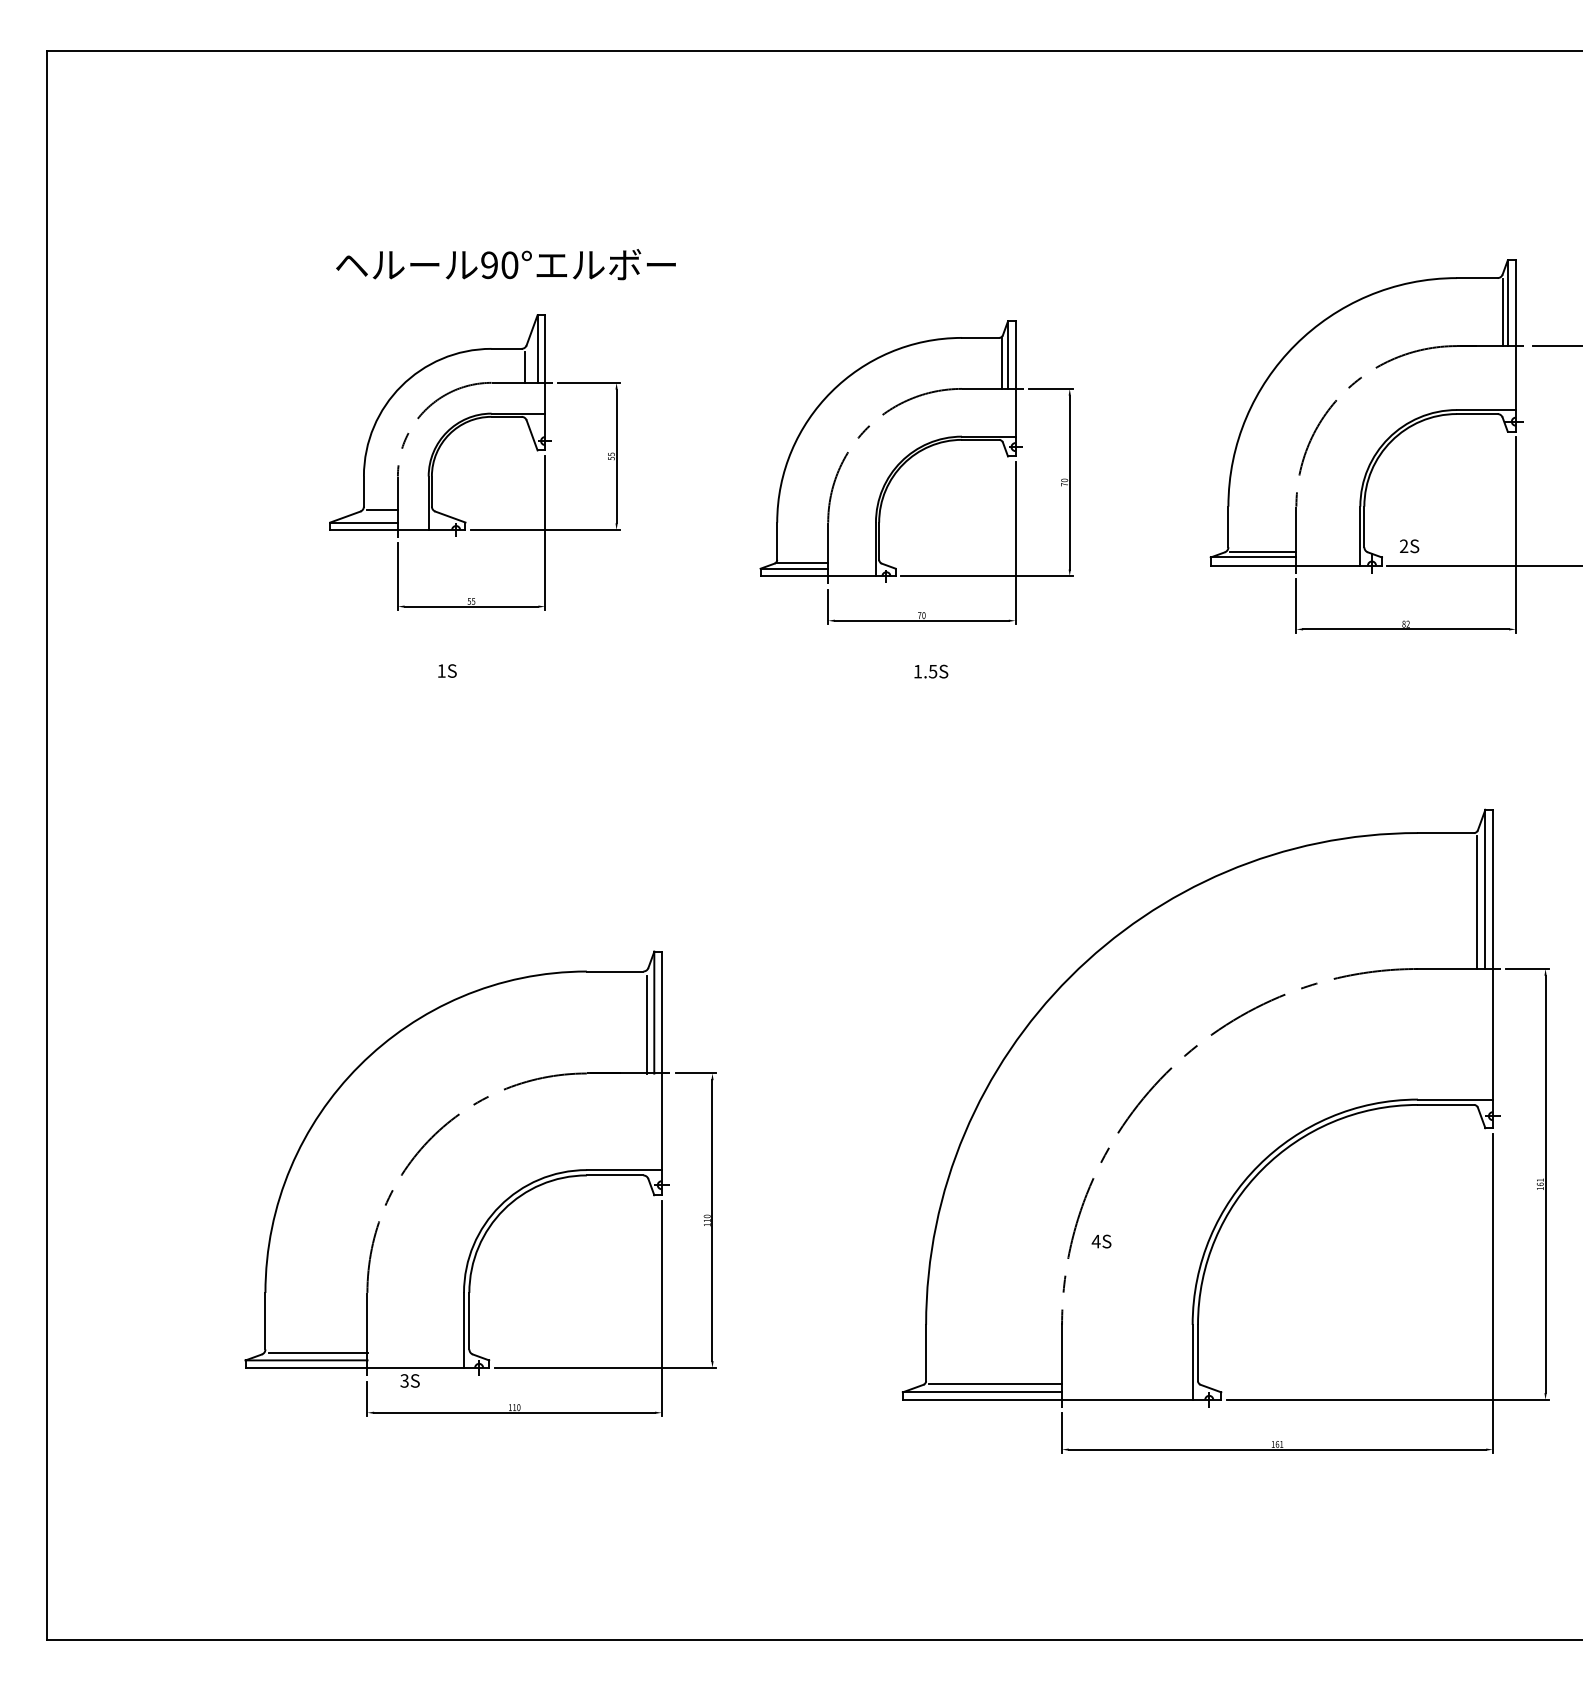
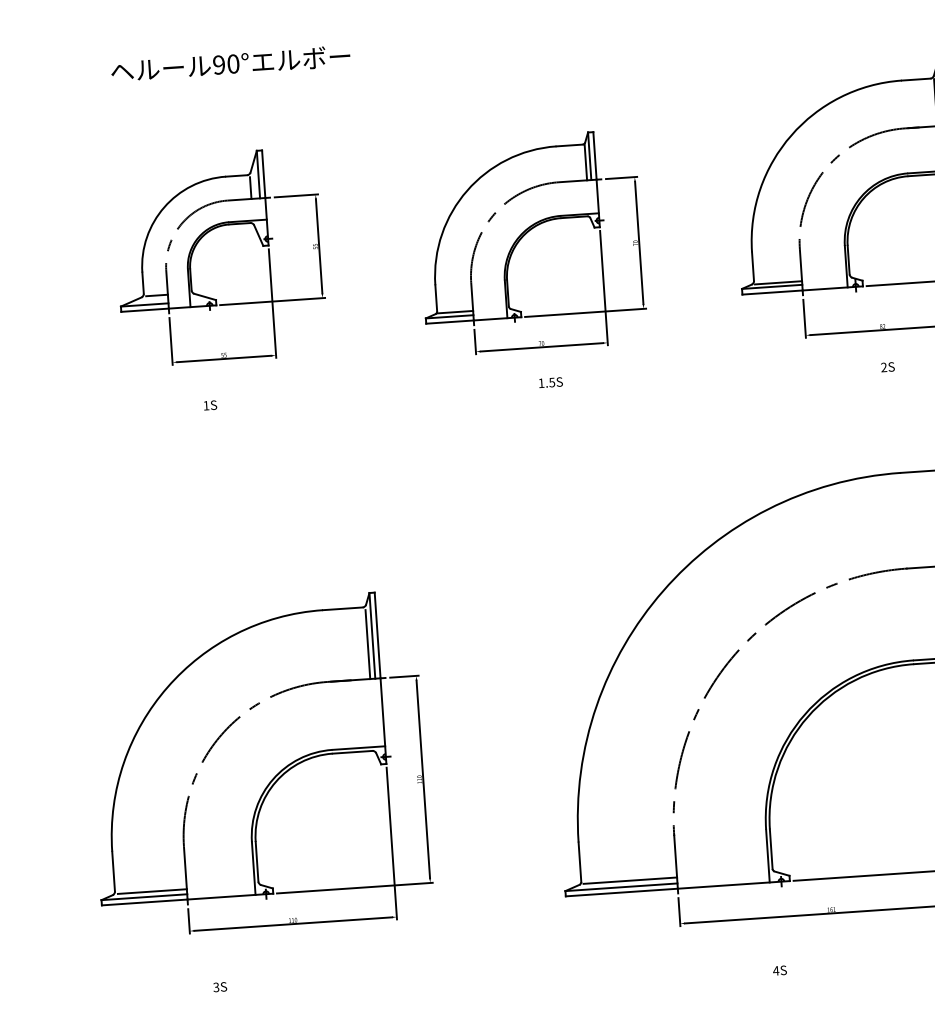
text: (505, 264) -> (230, 63), moved
text: (1409, 546) -> (887, 367), moved
text: (1101, 1241) -> (779, 970), moved
text: (409, 1380) -> (219, 986), moved

